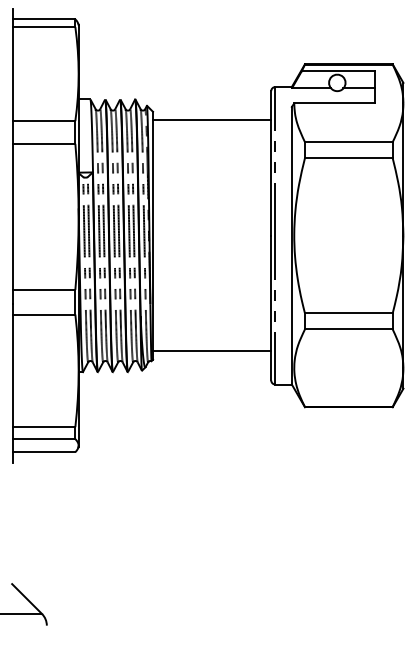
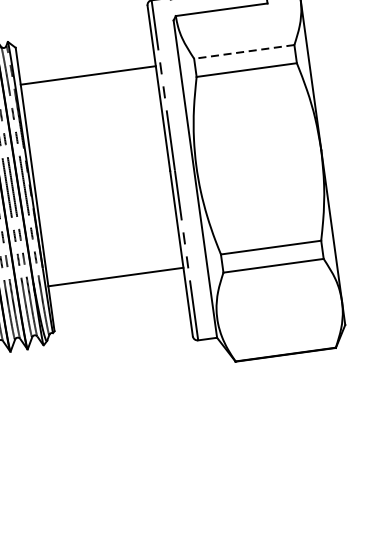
line: (212, 120) -> (88, 75), moved
line: (348, 142) -> (243, 52), solid -> dashed
line: (212, 351) -> (116, 277), moved

